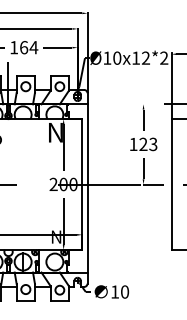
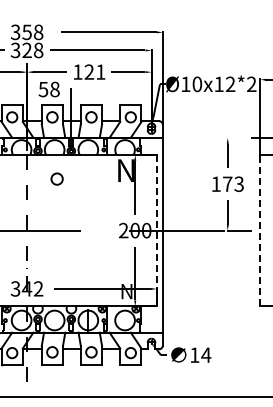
text: (28, 47) -> (94, 71), 164 -> 121
text: (143, 143) -> (227, 183), 123 -> 173
line: (82, 184) -> (156, 230), solid -> dashed
line: (171, 184) -> (260, 230), solid -> dashed
text: (125, 291) -> (206, 354), 10 -> 14

